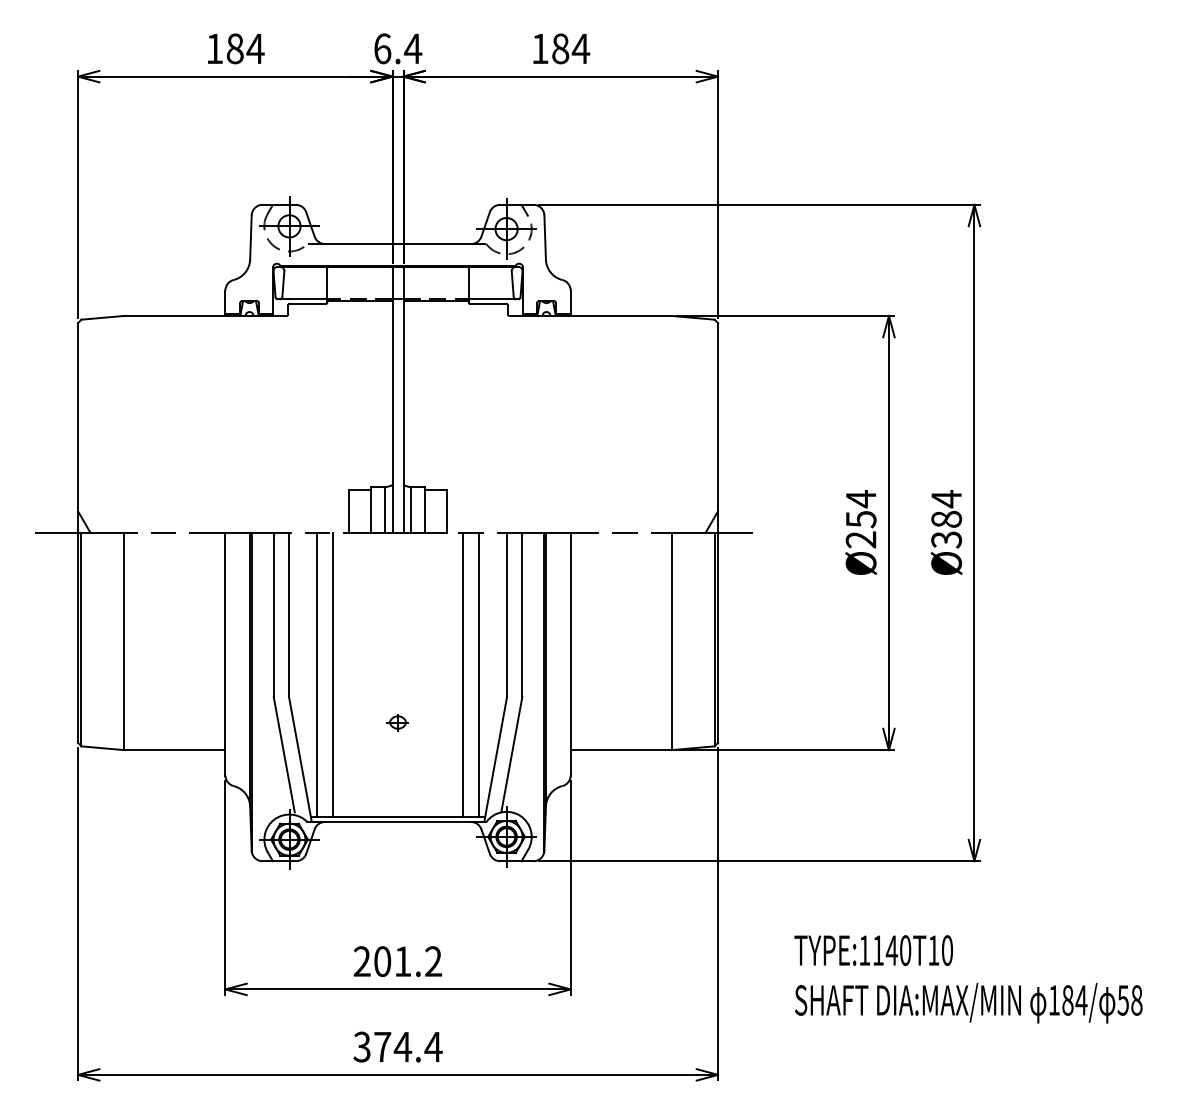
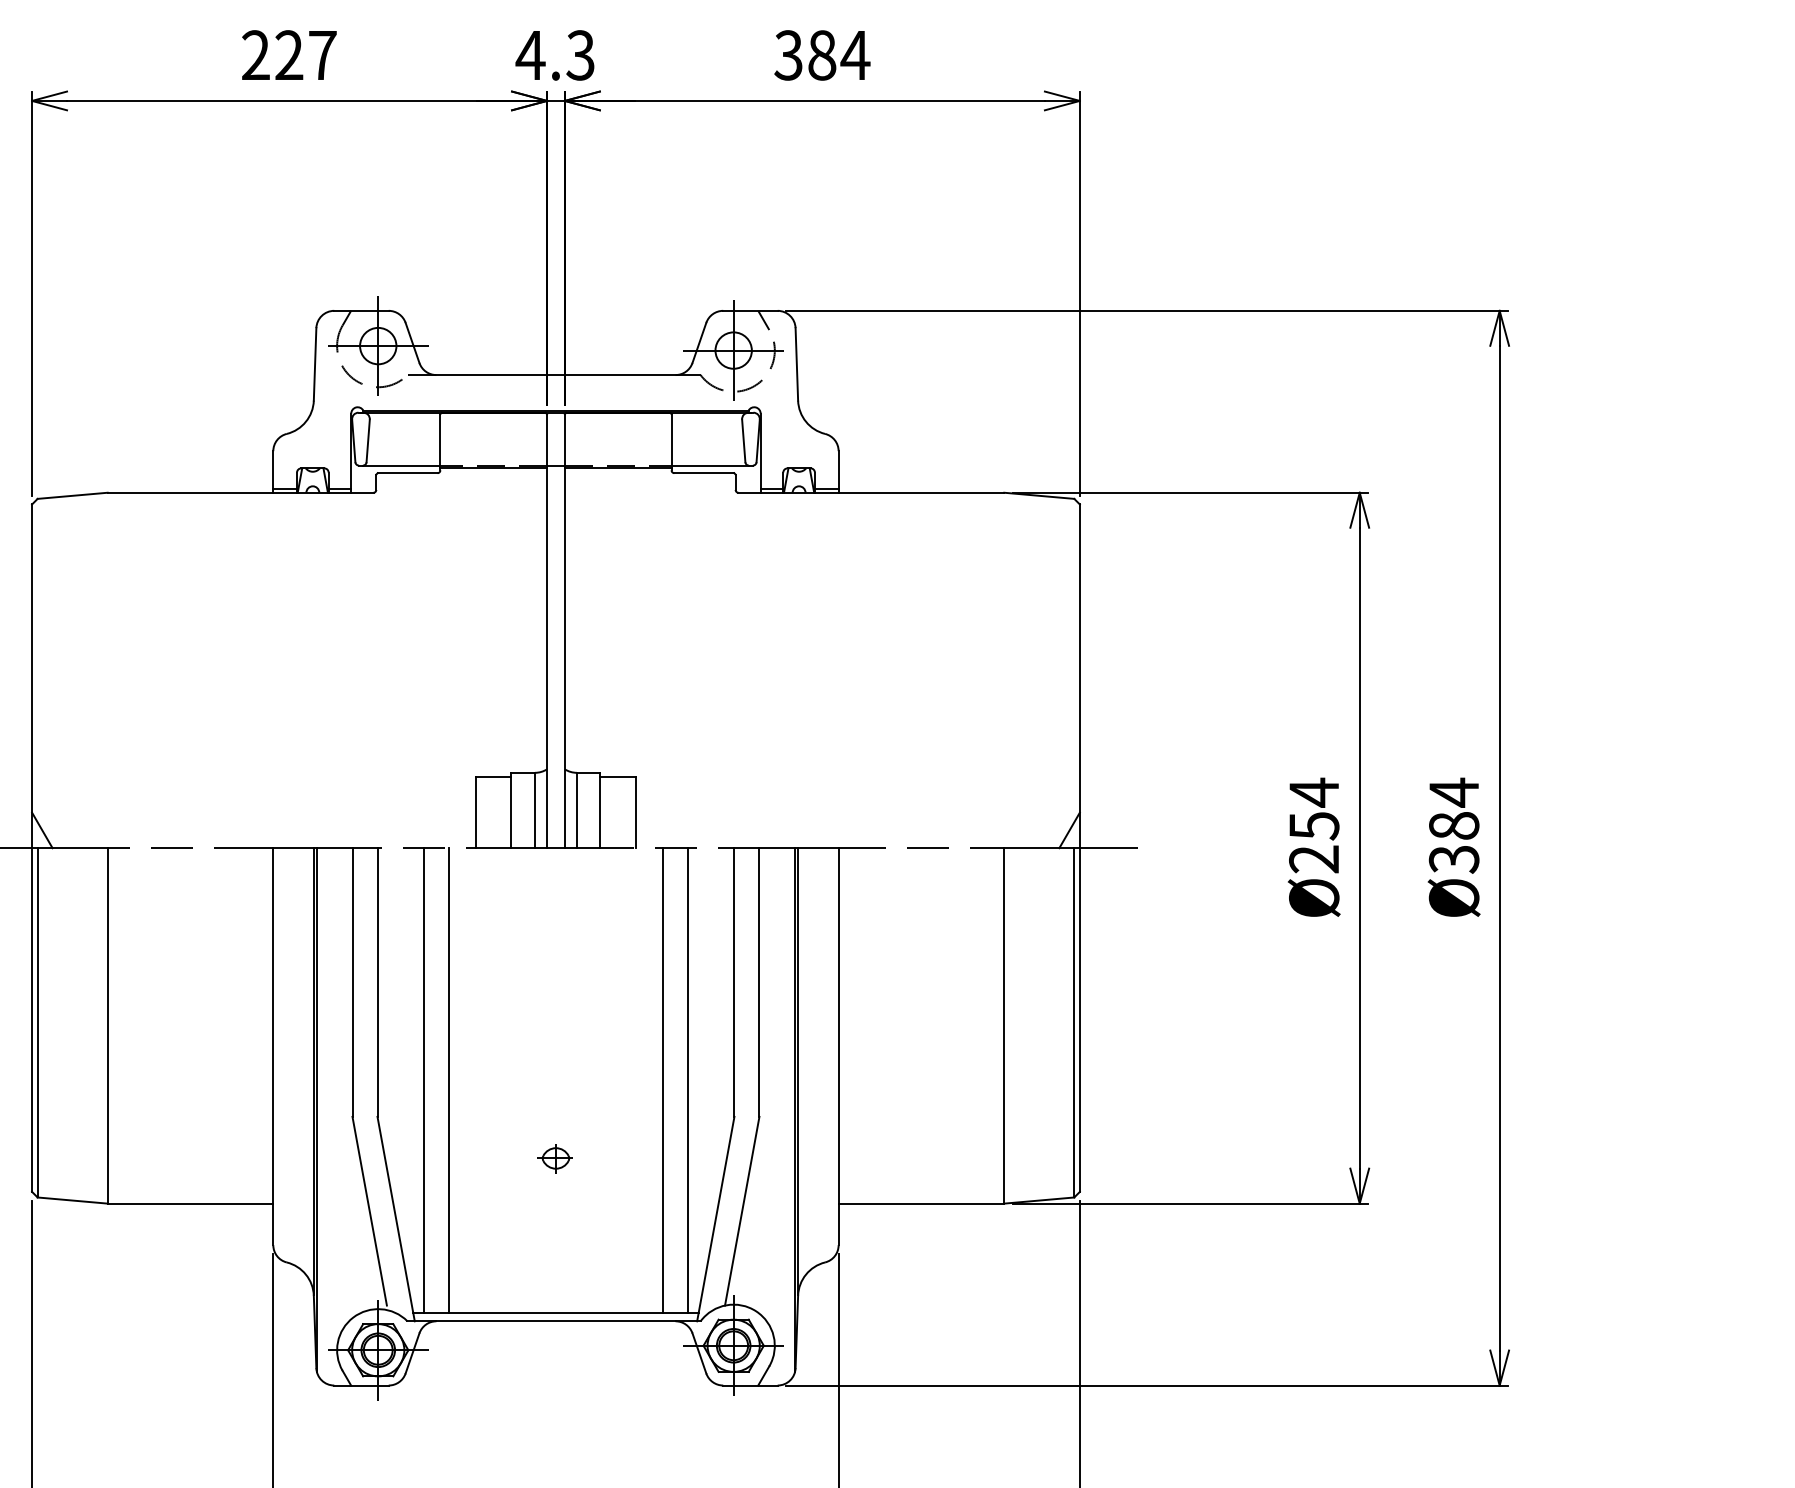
text: (235, 48) -> (289, 54), 184 -> 227
text: (397, 48) -> (555, 54), 6.4 -> 4.3
text: (539, 48) -> (787, 54), 184 -> 384

